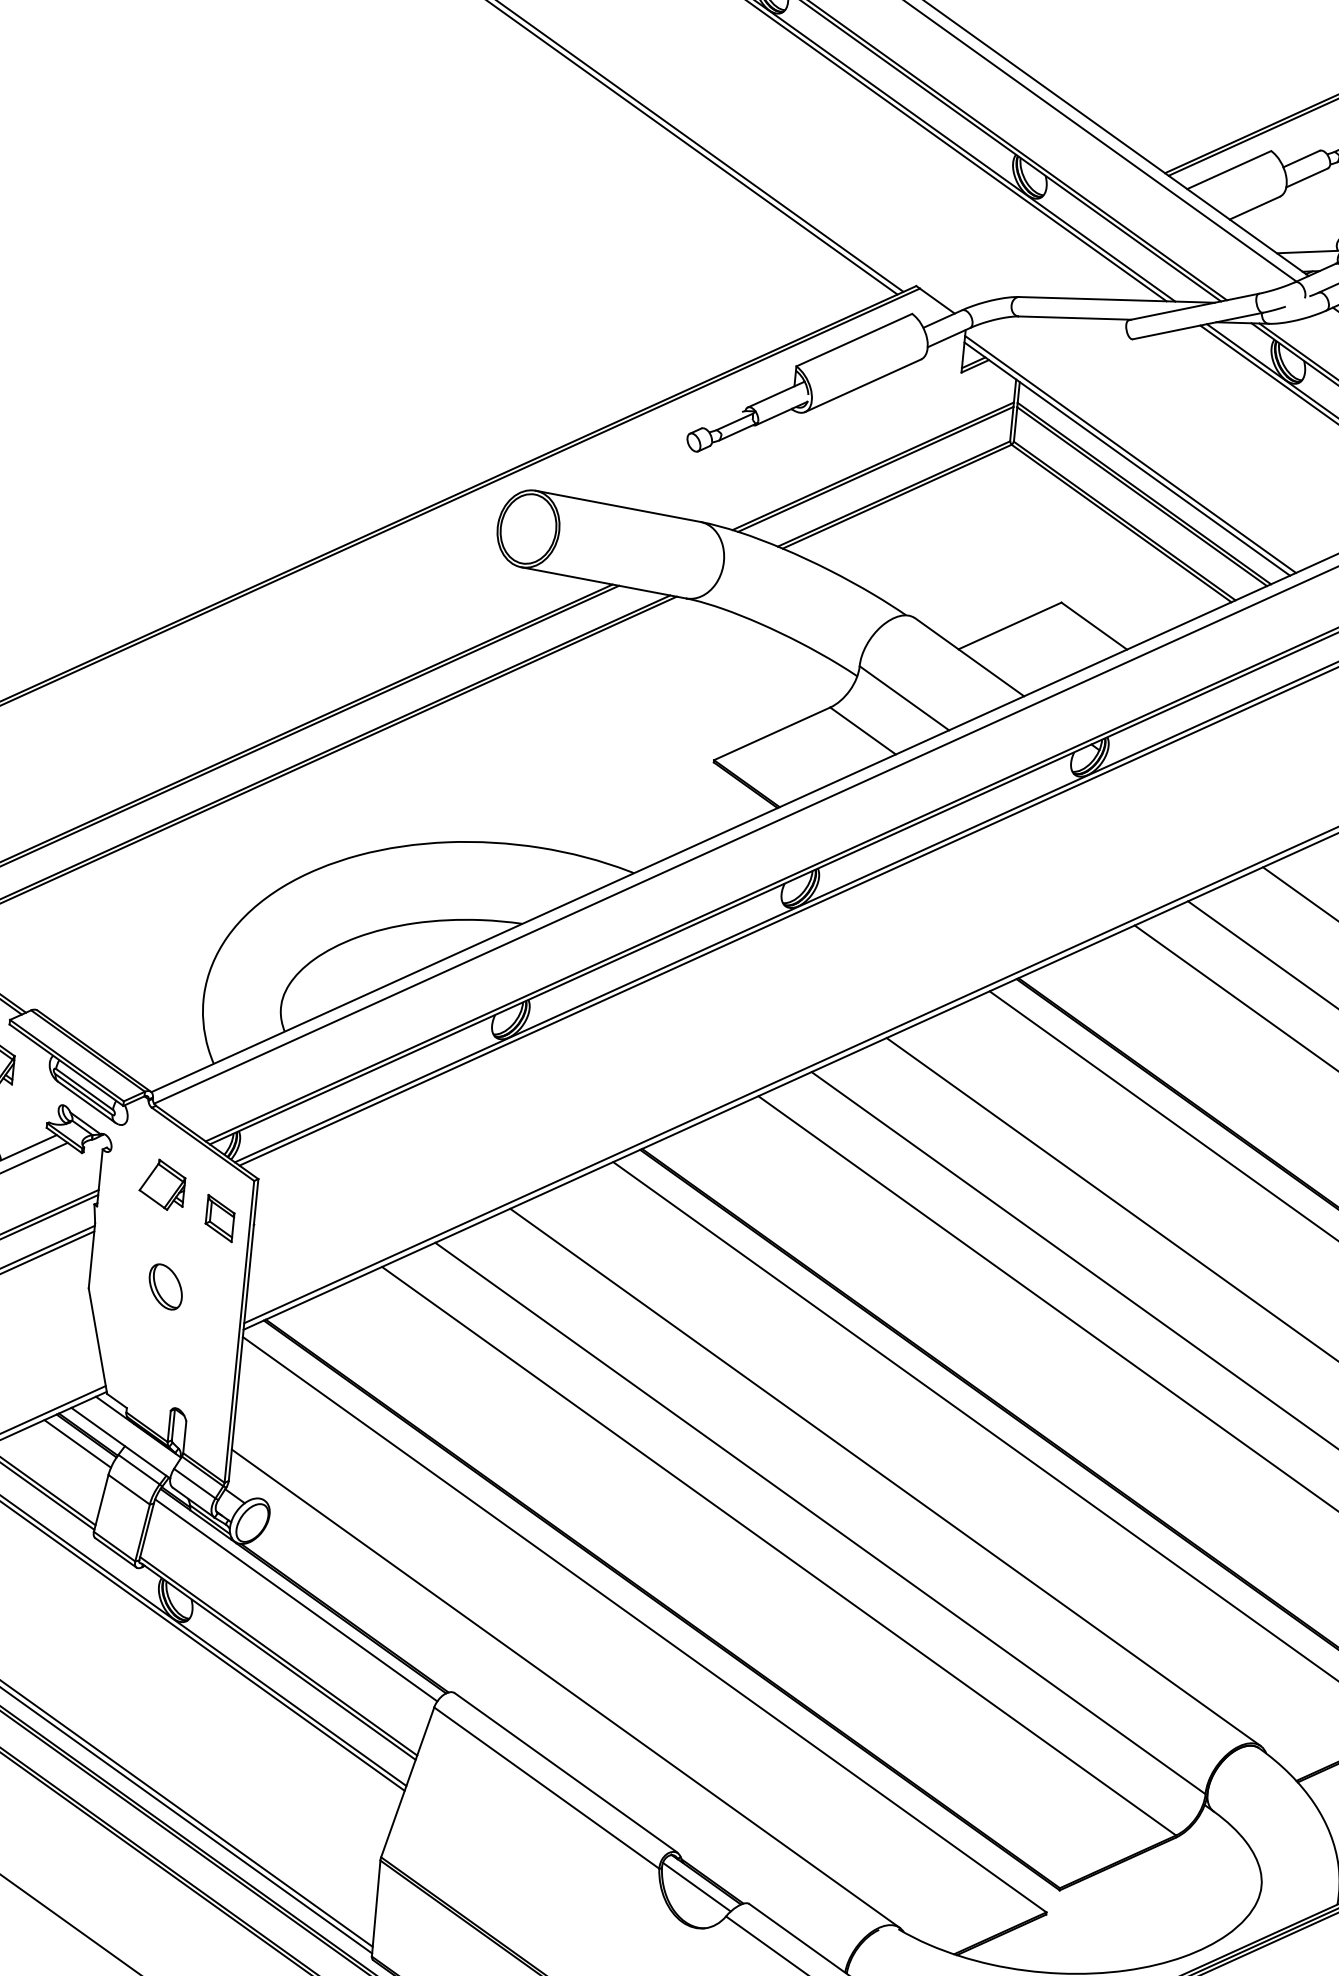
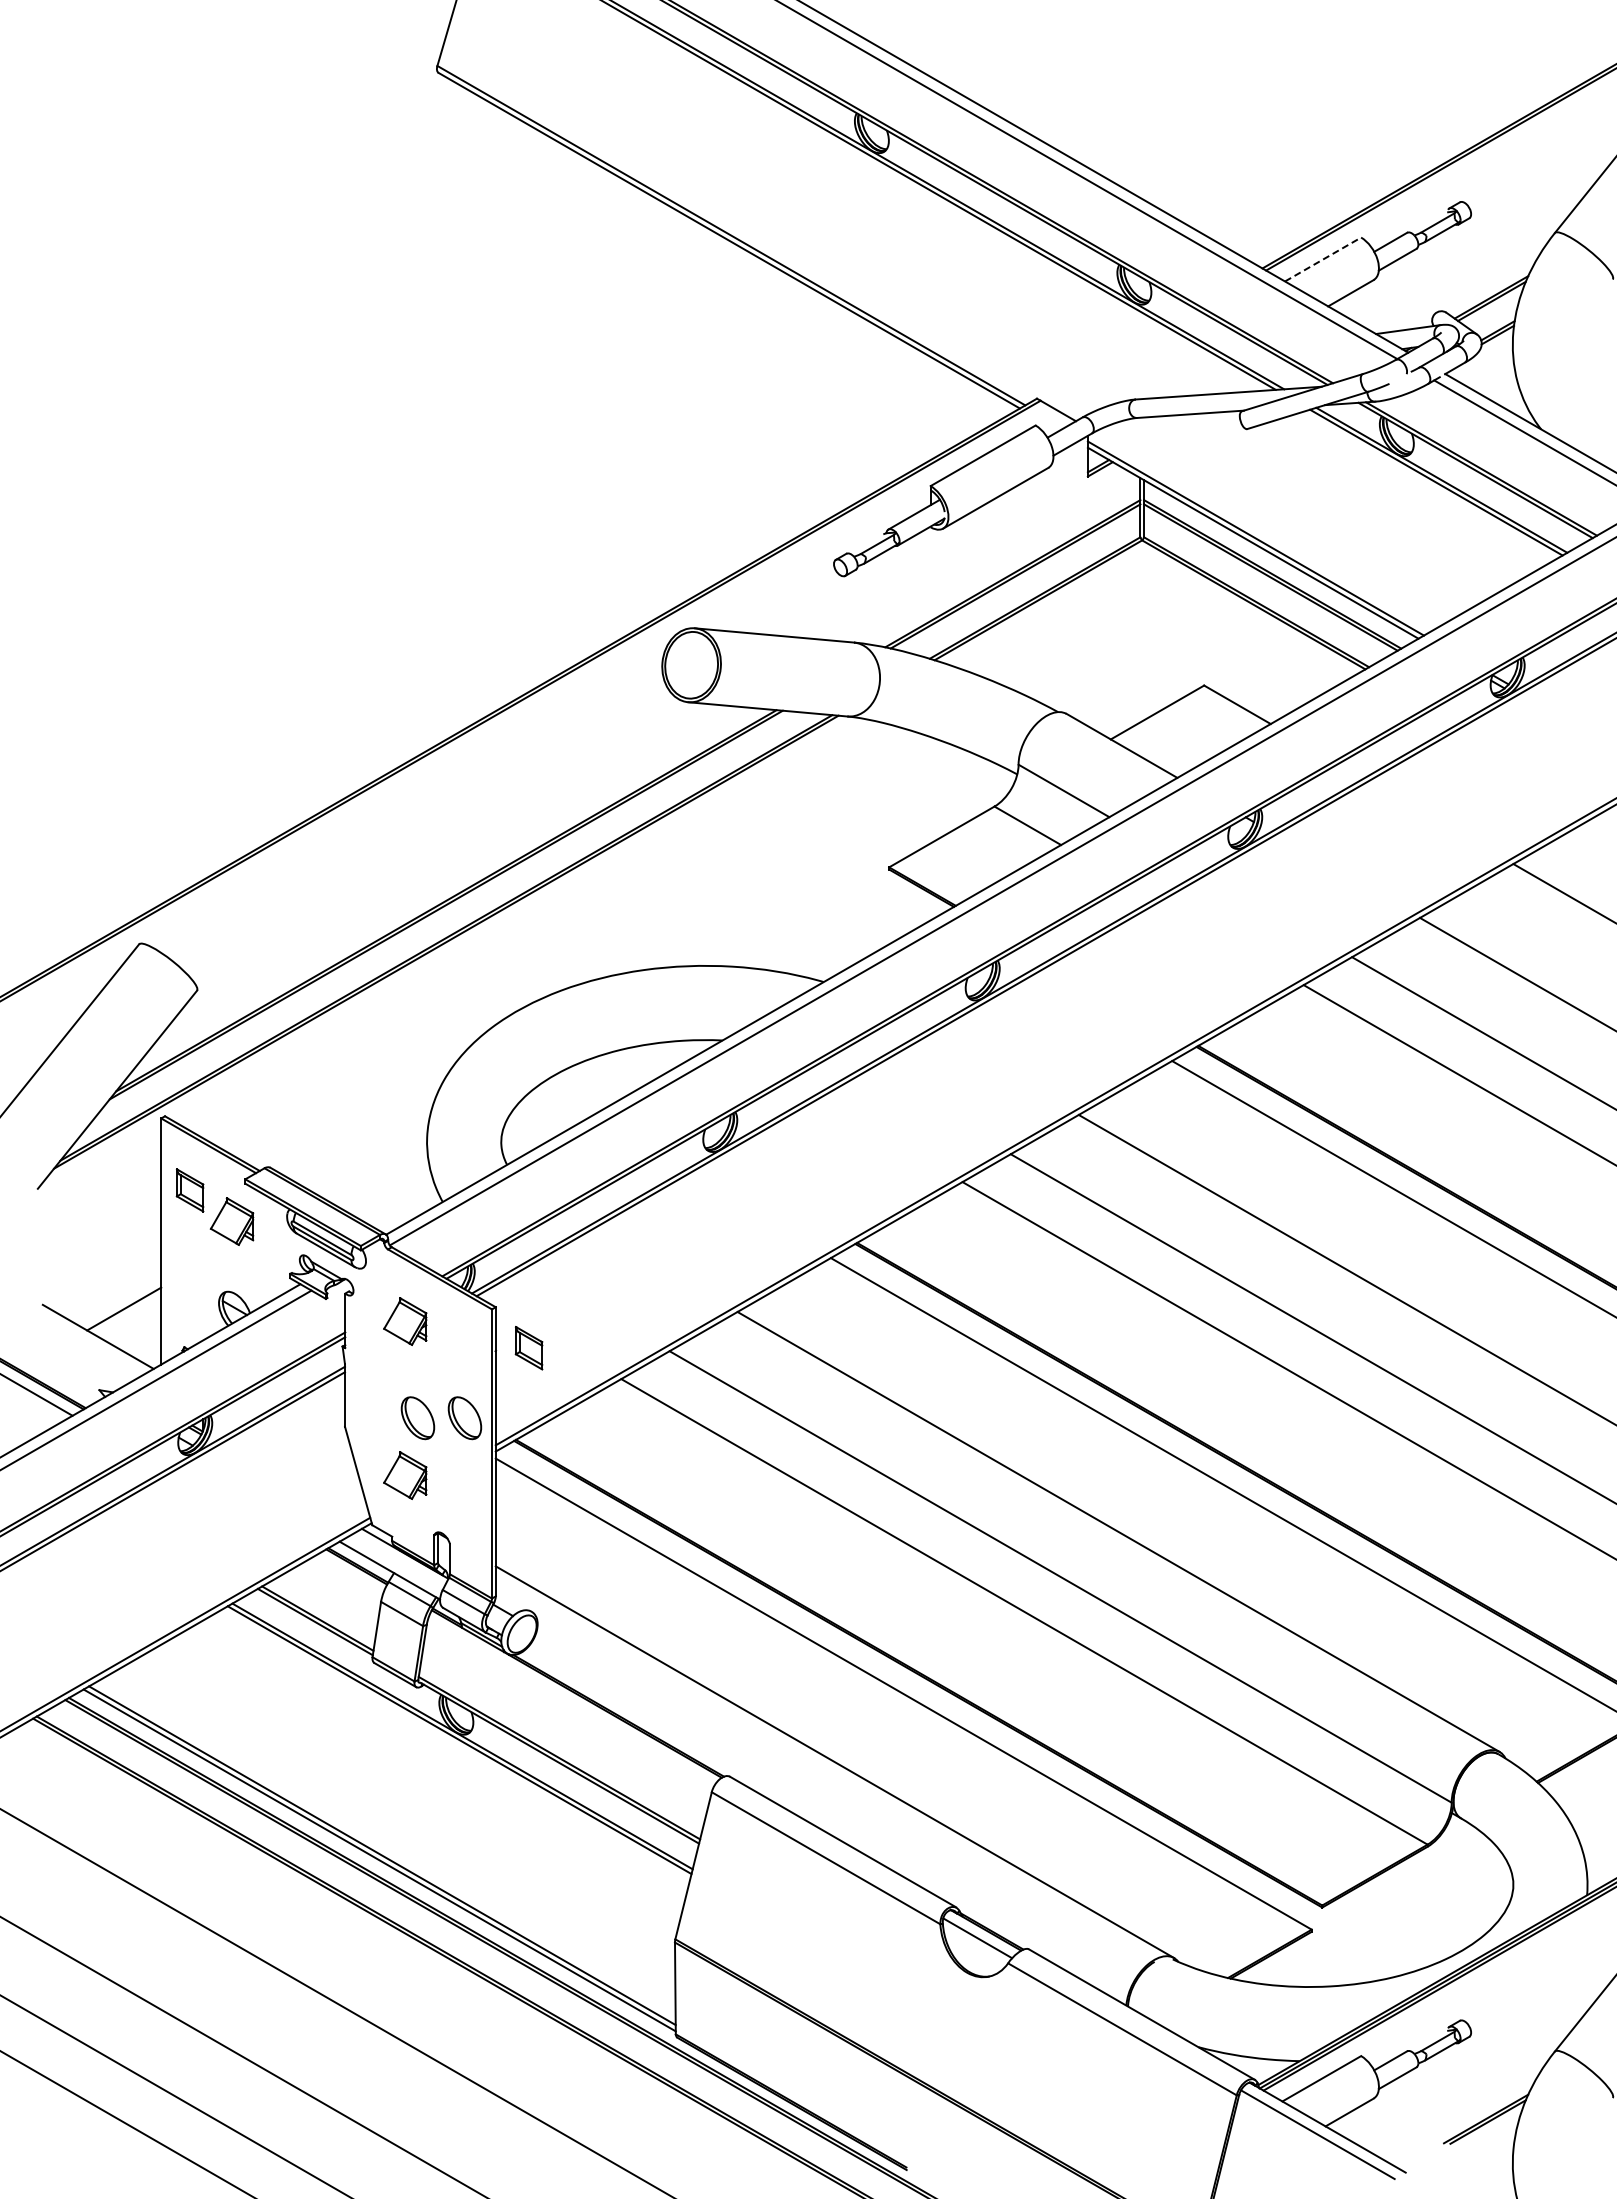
line: (1229, 170) -> (1323, 259), solid -> dashed
part: (219, 1218) -> (528, 1348), moved
part: (214, 1292) -> (464, 1418), added
part: (146, 1345) -> (405, 1475), added
line: (77, 1443) -> (348, 1574), removed
line: (295, 1600) -> (570, 1703), removed

